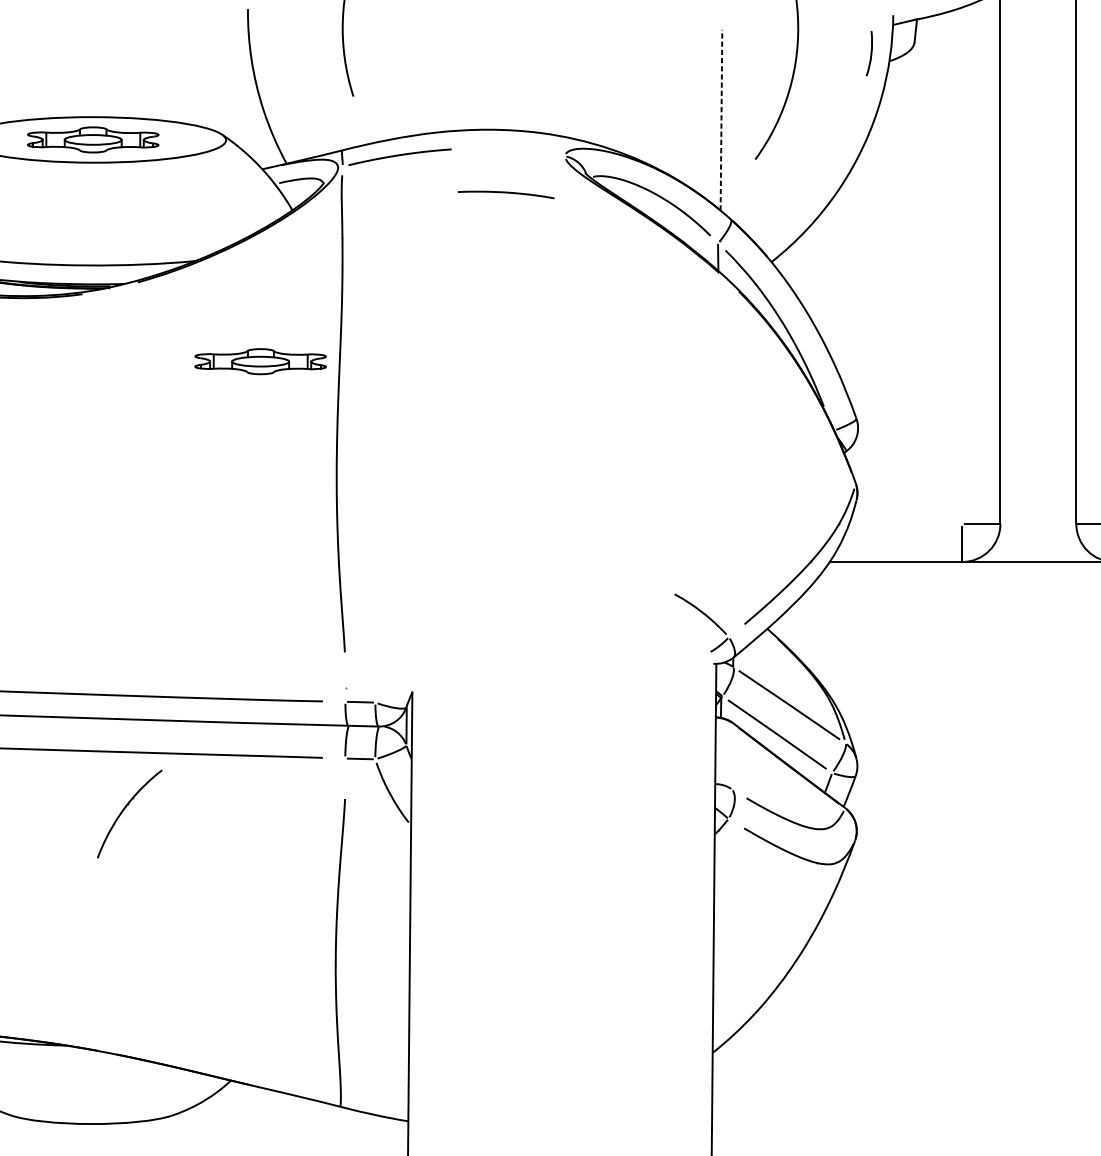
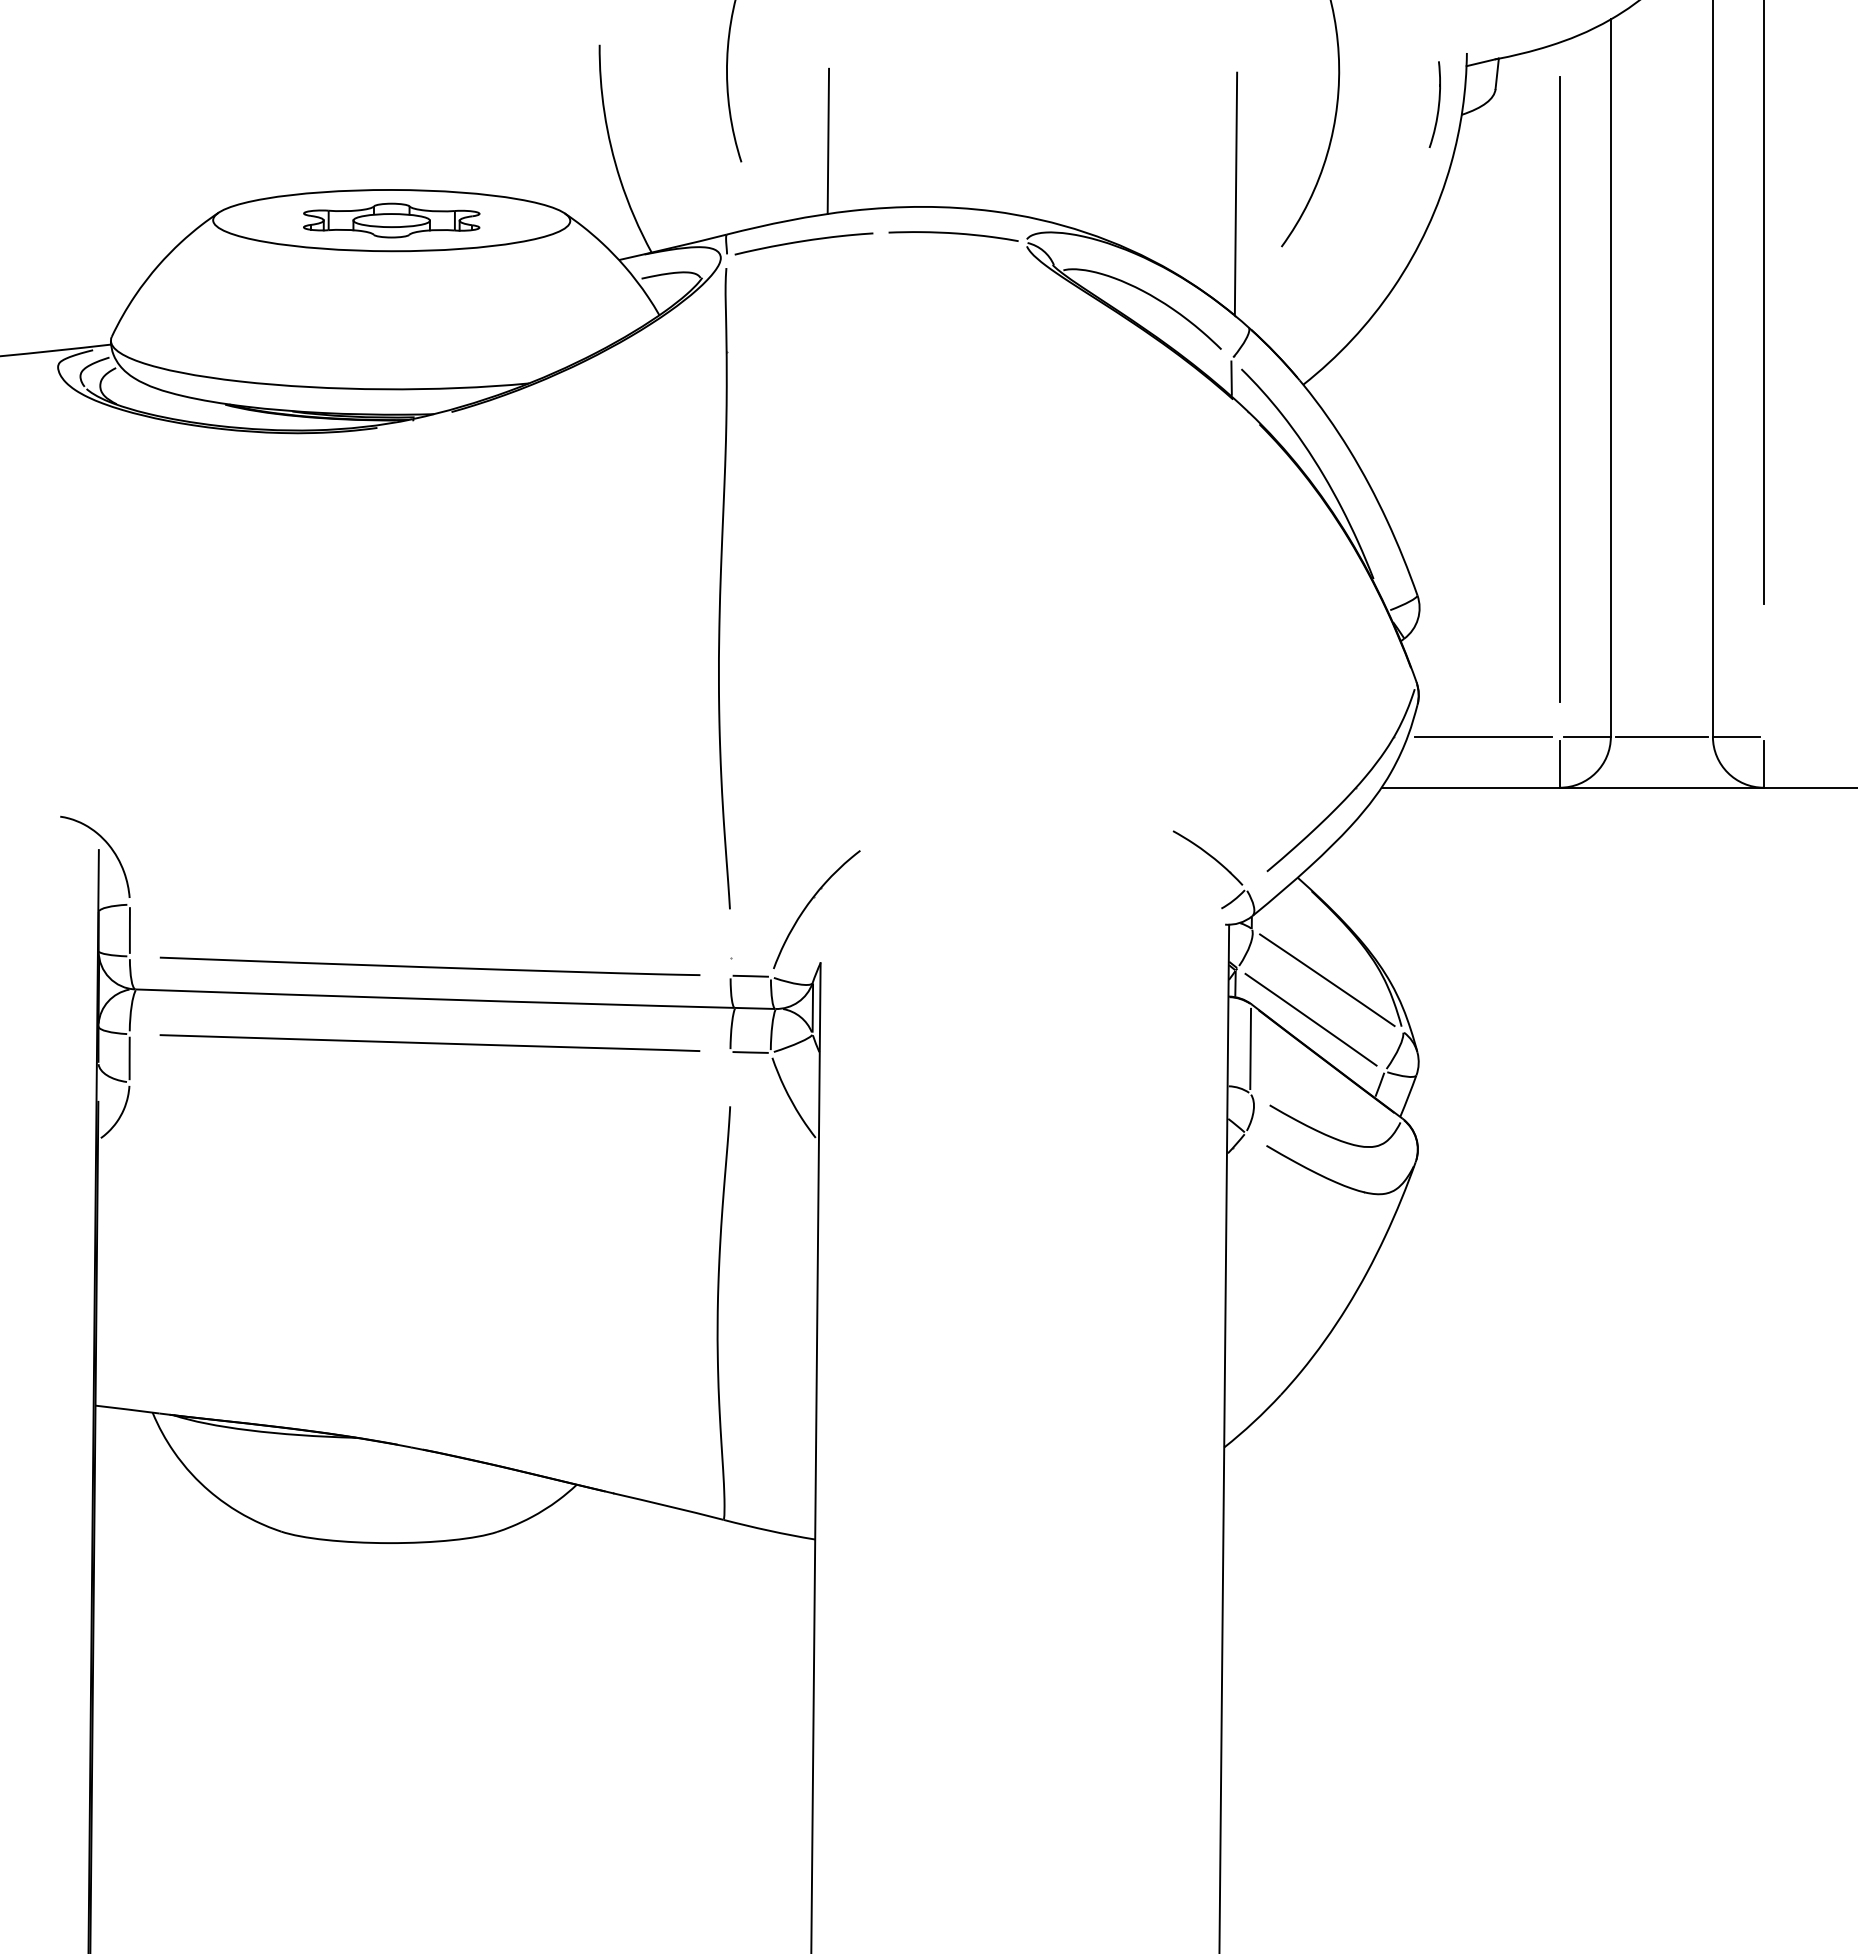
part: (869, 53) -> (1434, 104), size x1.43
line: (418, 80) -> (828, 140), added
line: (721, 119) -> (1236, 193), dashed -> solid
curve: (506, 193) -> (953, 234), moved
line: (962, 265) -> (1559, 389), added
part: (260, 361) -> (616, 518), removed
line: (905, 523) -> (1483, 736), added
line: (1038, 523) -> (1661, 736), added
line: (732, 755) -> (1250, 1048), added
part: (124, 810) -> (809, 904), moved

